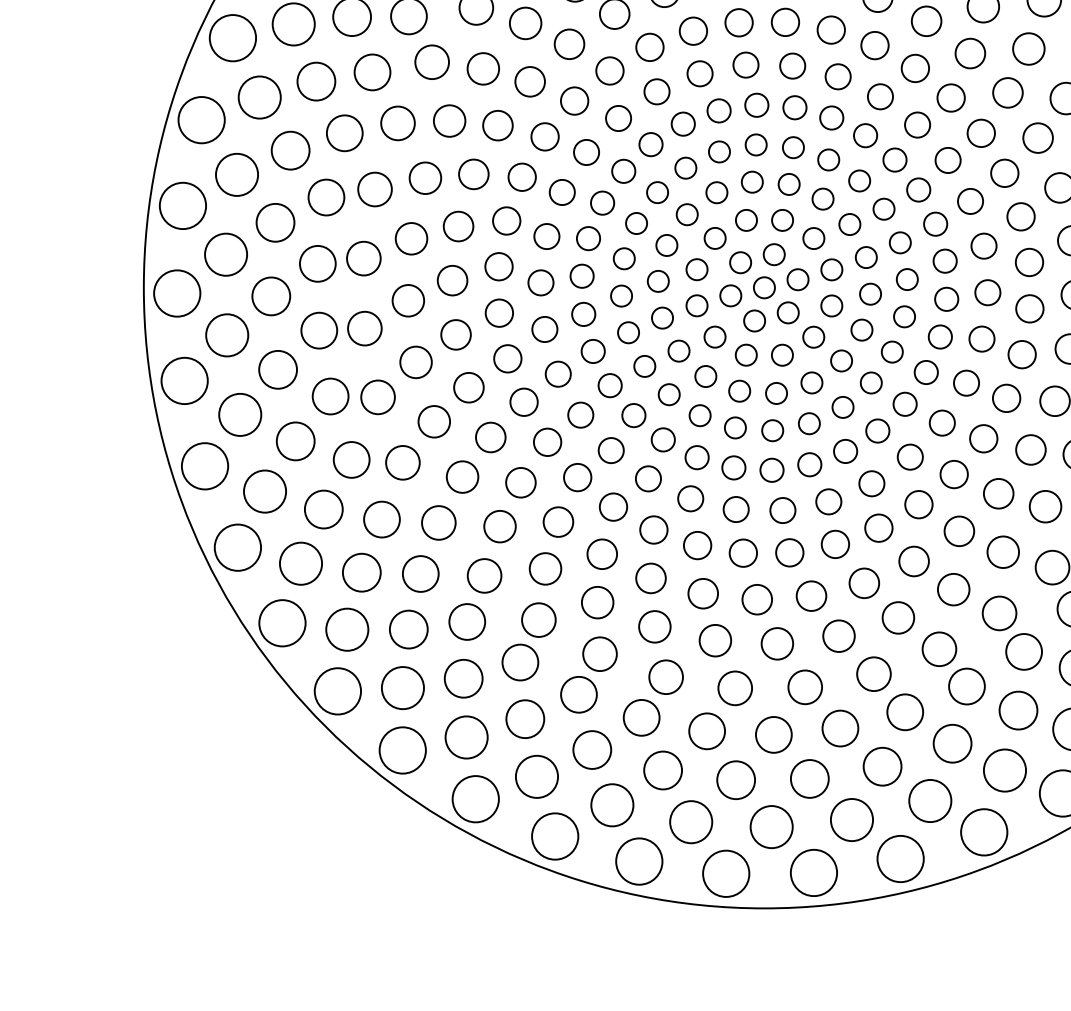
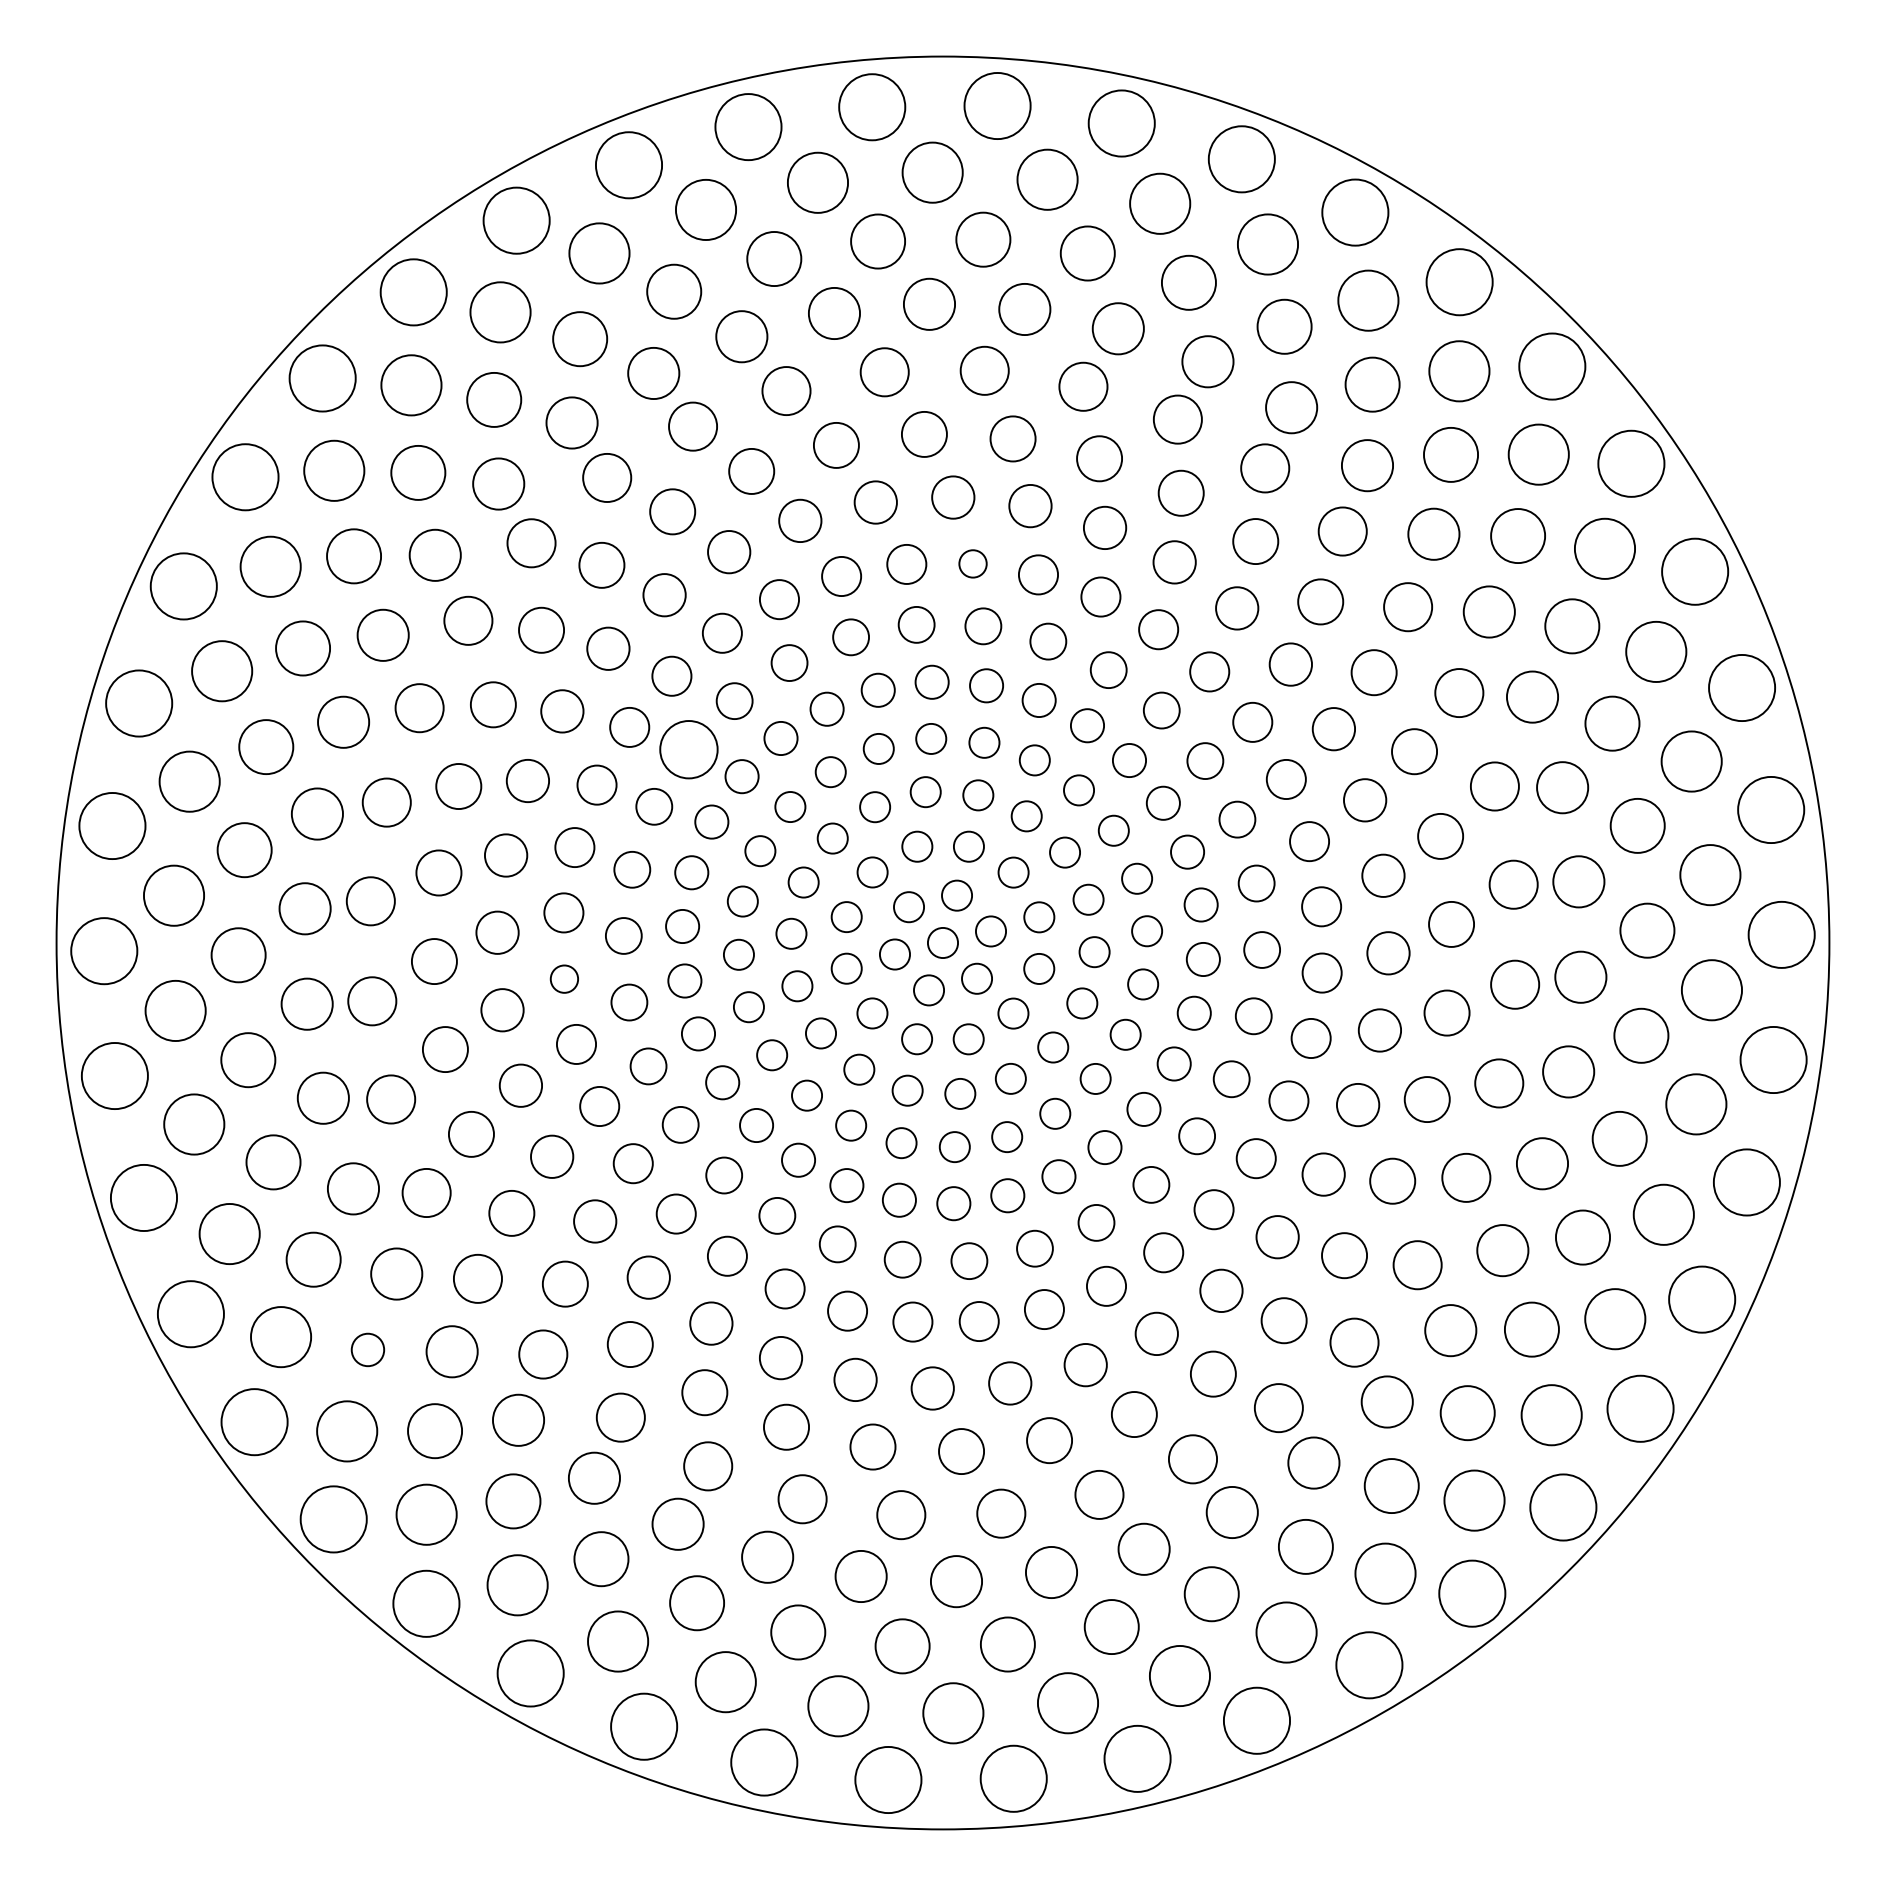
circle: (785, 22) -> (972, 563), size x0.7
circle: (586, 152) -> (688, 749), size x1.6
circle: (499, 312) -> (564, 978), size x0.7
circle: (361, 572) -> (367, 1349), size x0.6

